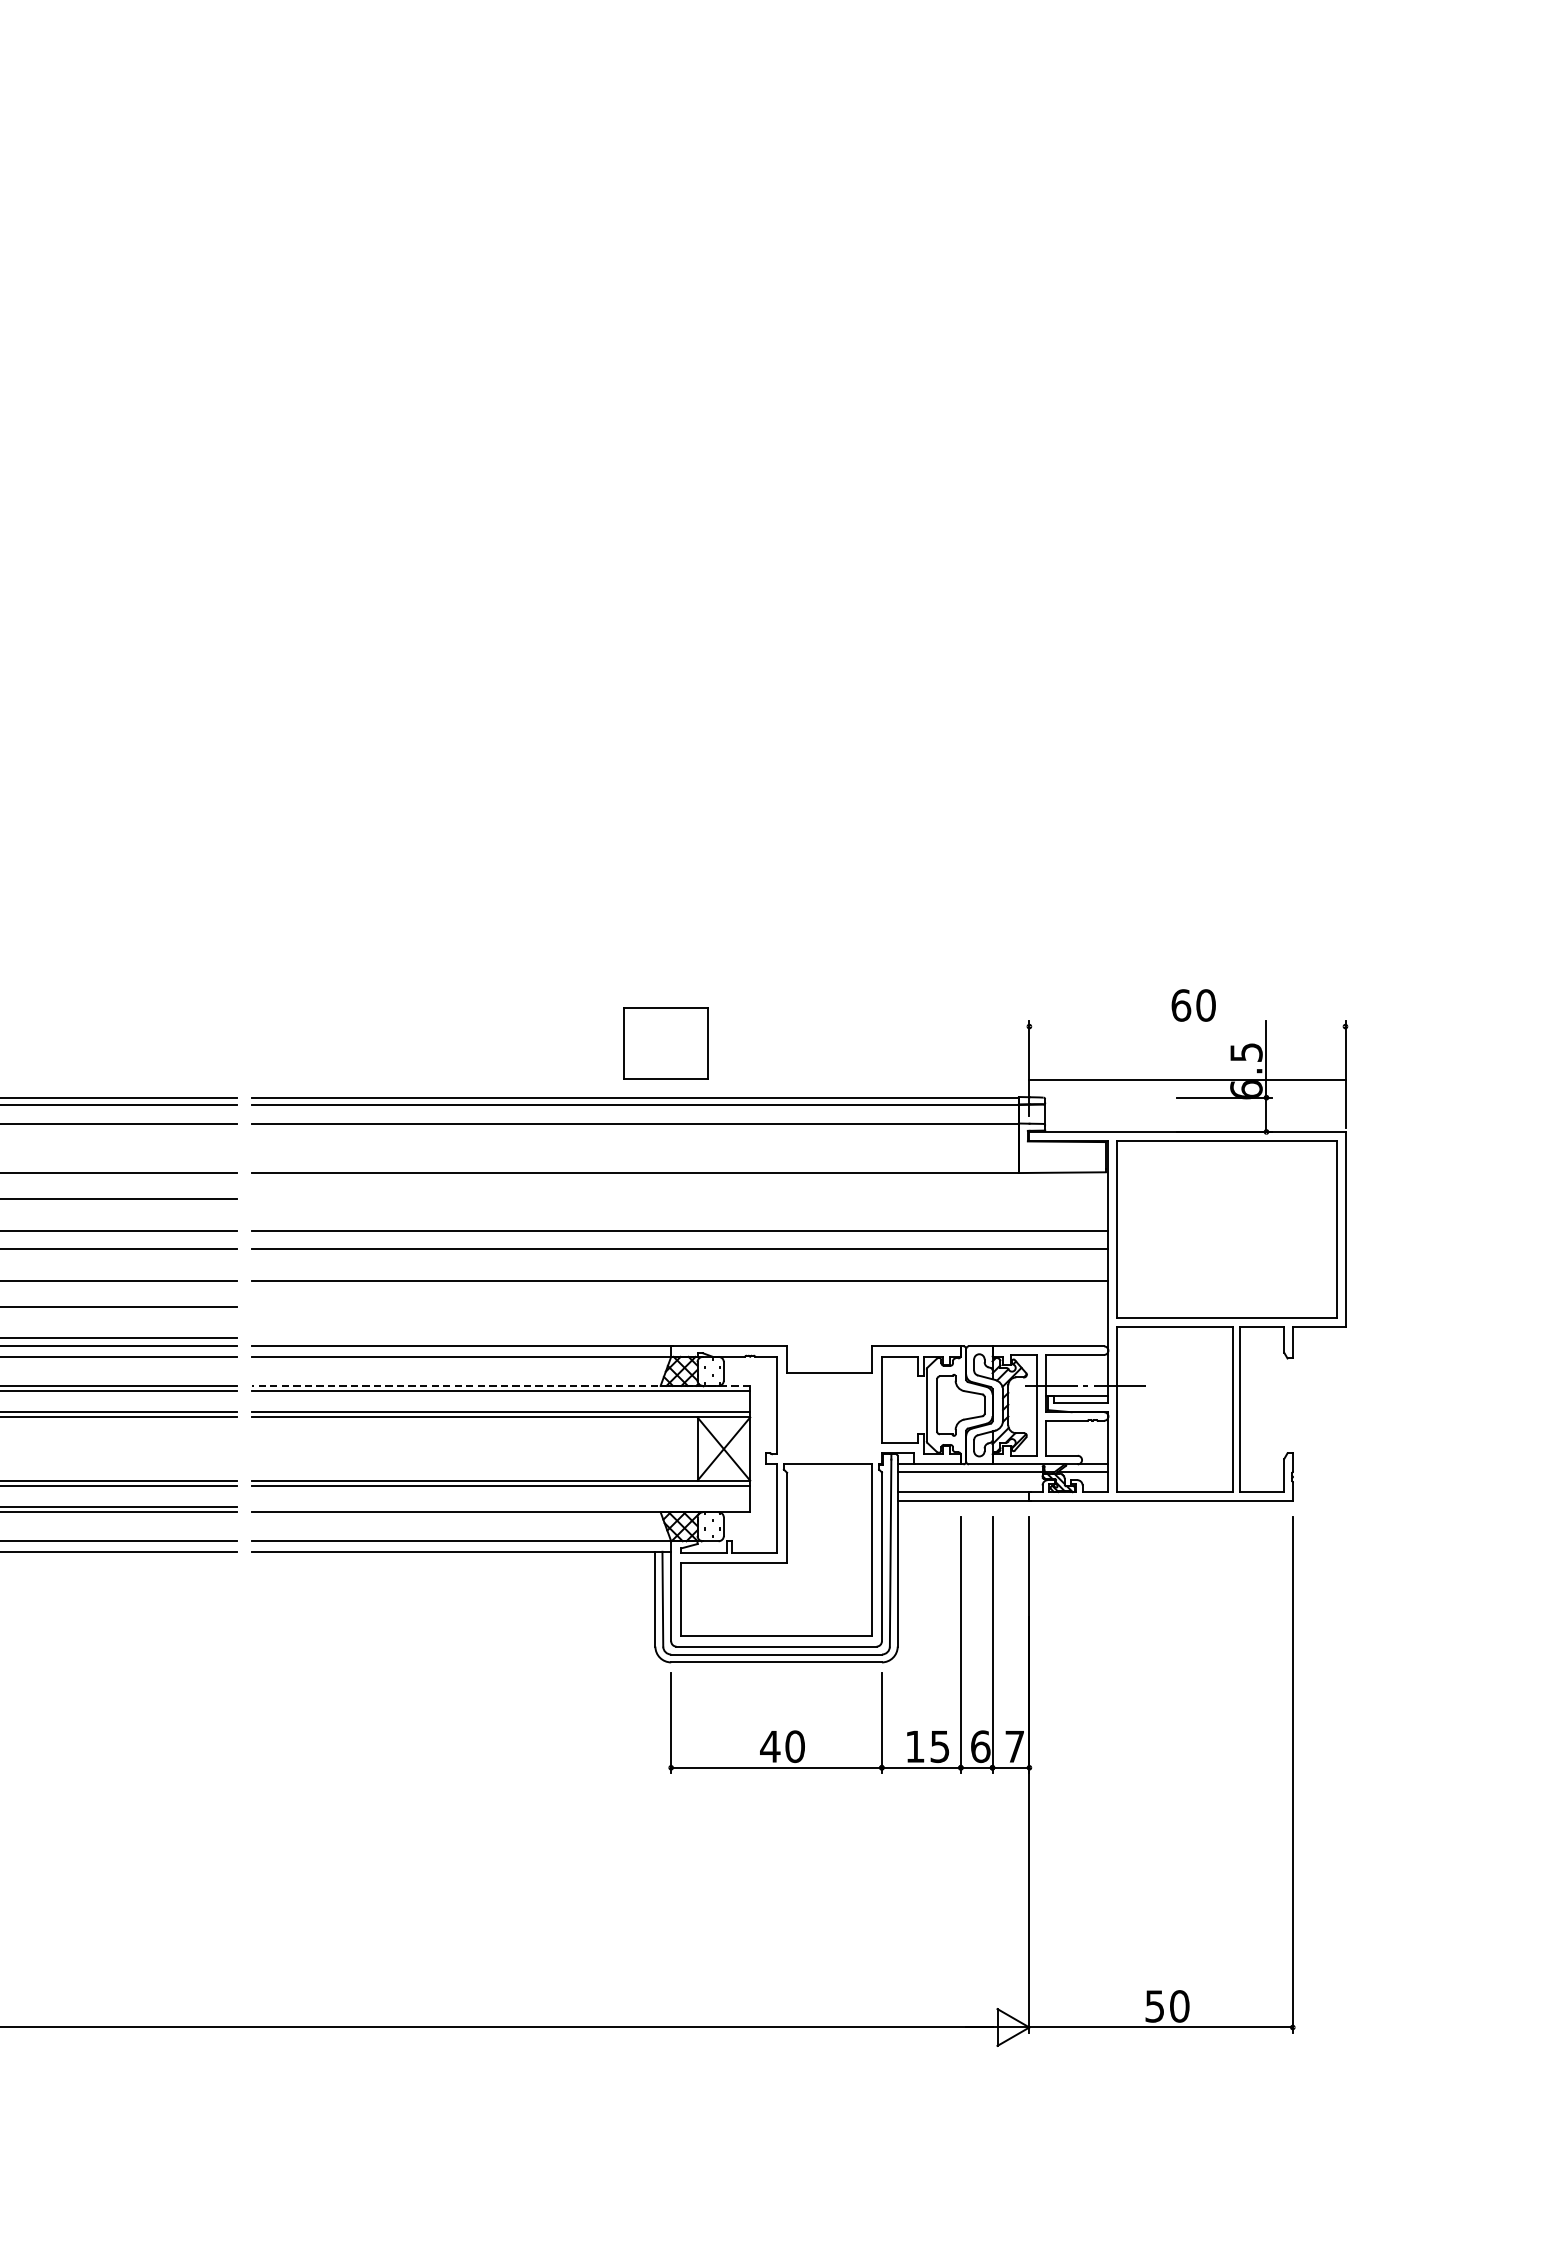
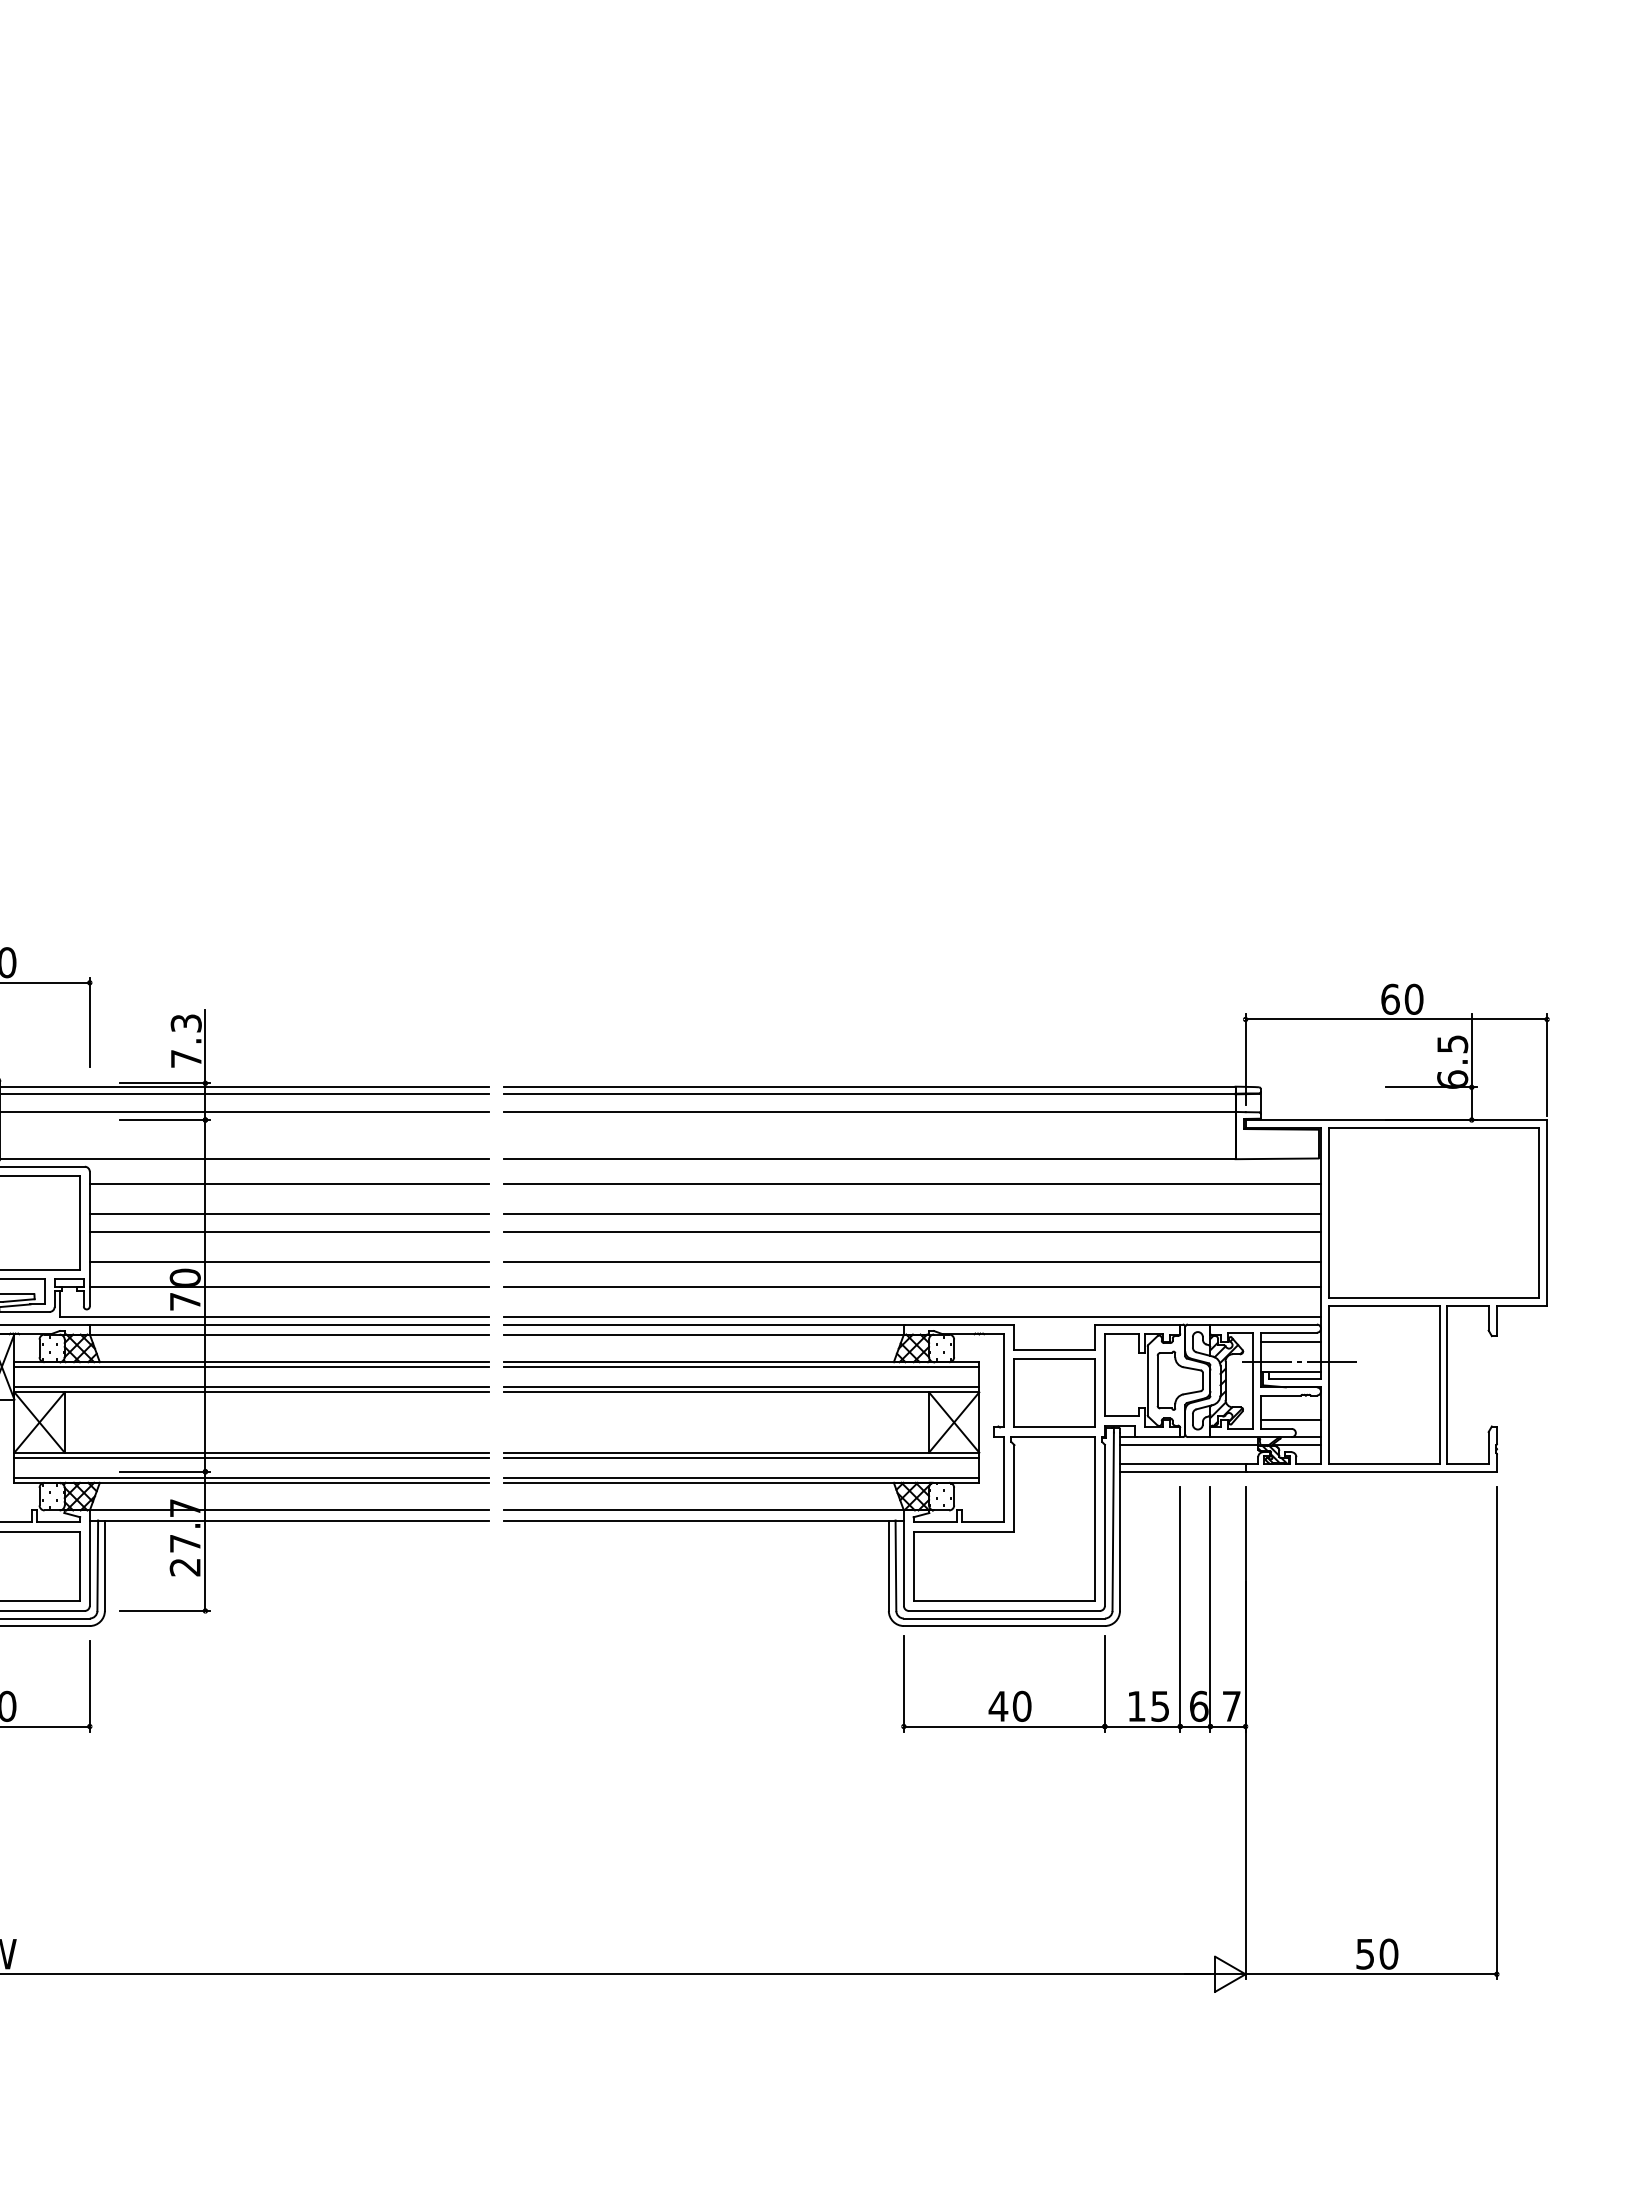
part: (665, 1042) -> (1054, 1392), moved
line: (1187, 1080) -> (1396, 1019), moved
line: (680, 1199) -> (912, 1184), added
line: (680, 1306) -> (912, 1286), added
line: (680, 1337) -> (912, 1316), added
line: (1077, 1365) -> (1291, 1342), added
line: (500, 1386) -> (741, 1362), dashed -> solid
line: (1077, 1445) -> (1291, 1419), added
line: (500, 1506) -> (741, 1477), added

